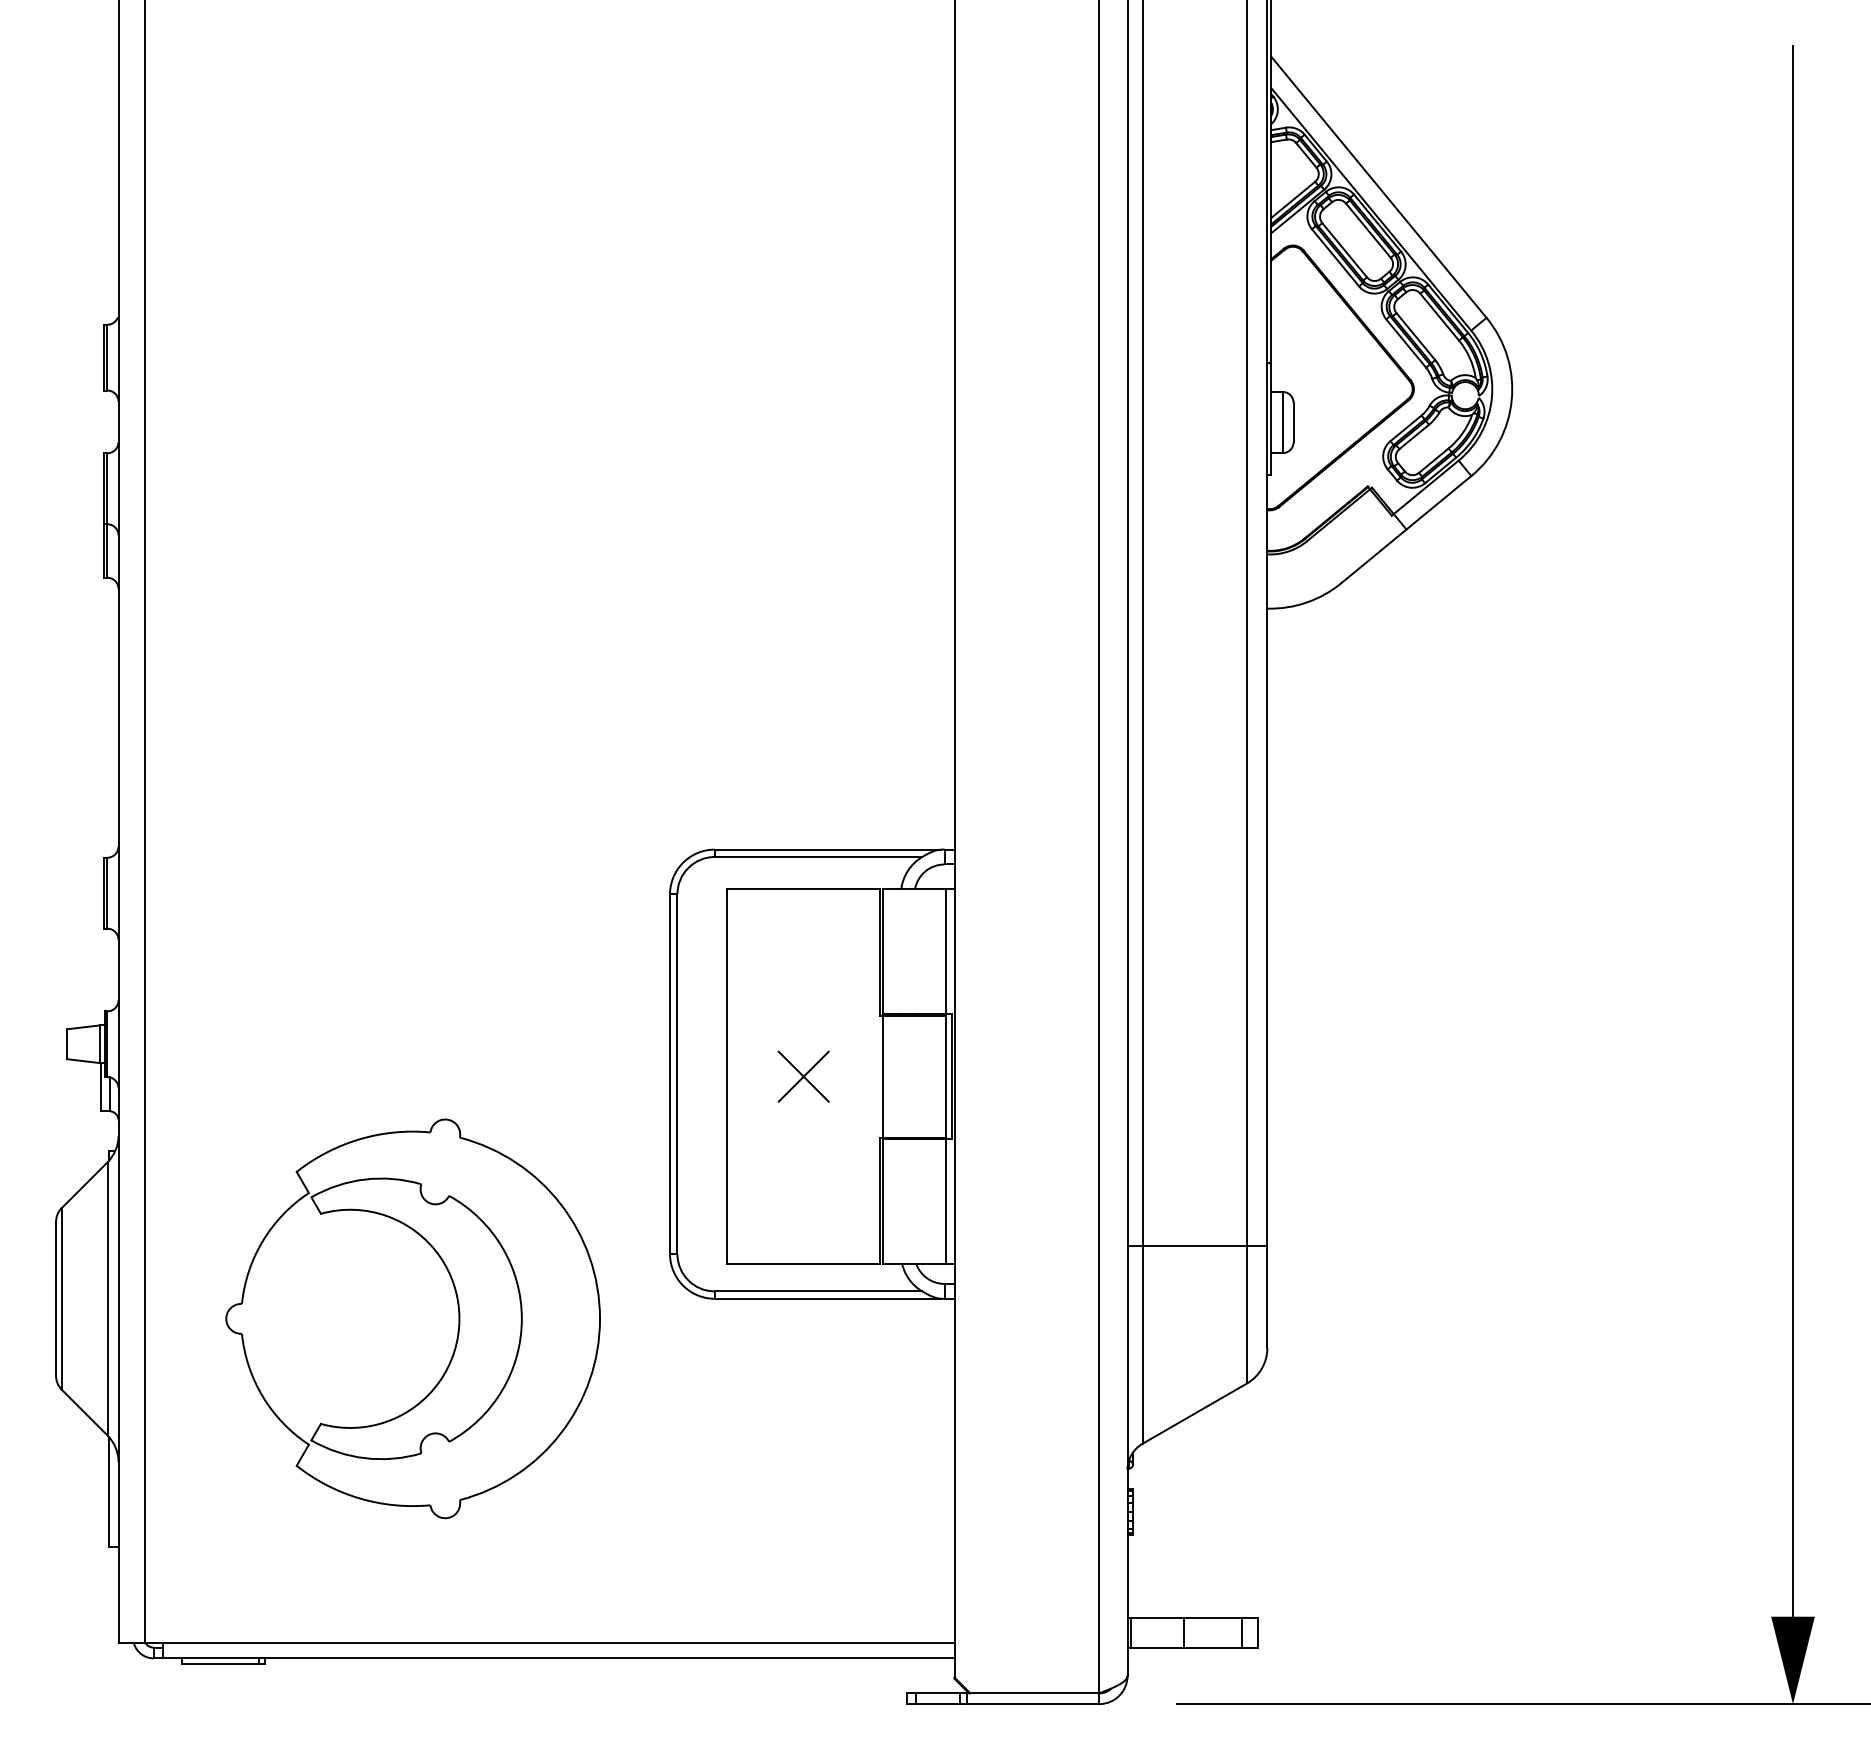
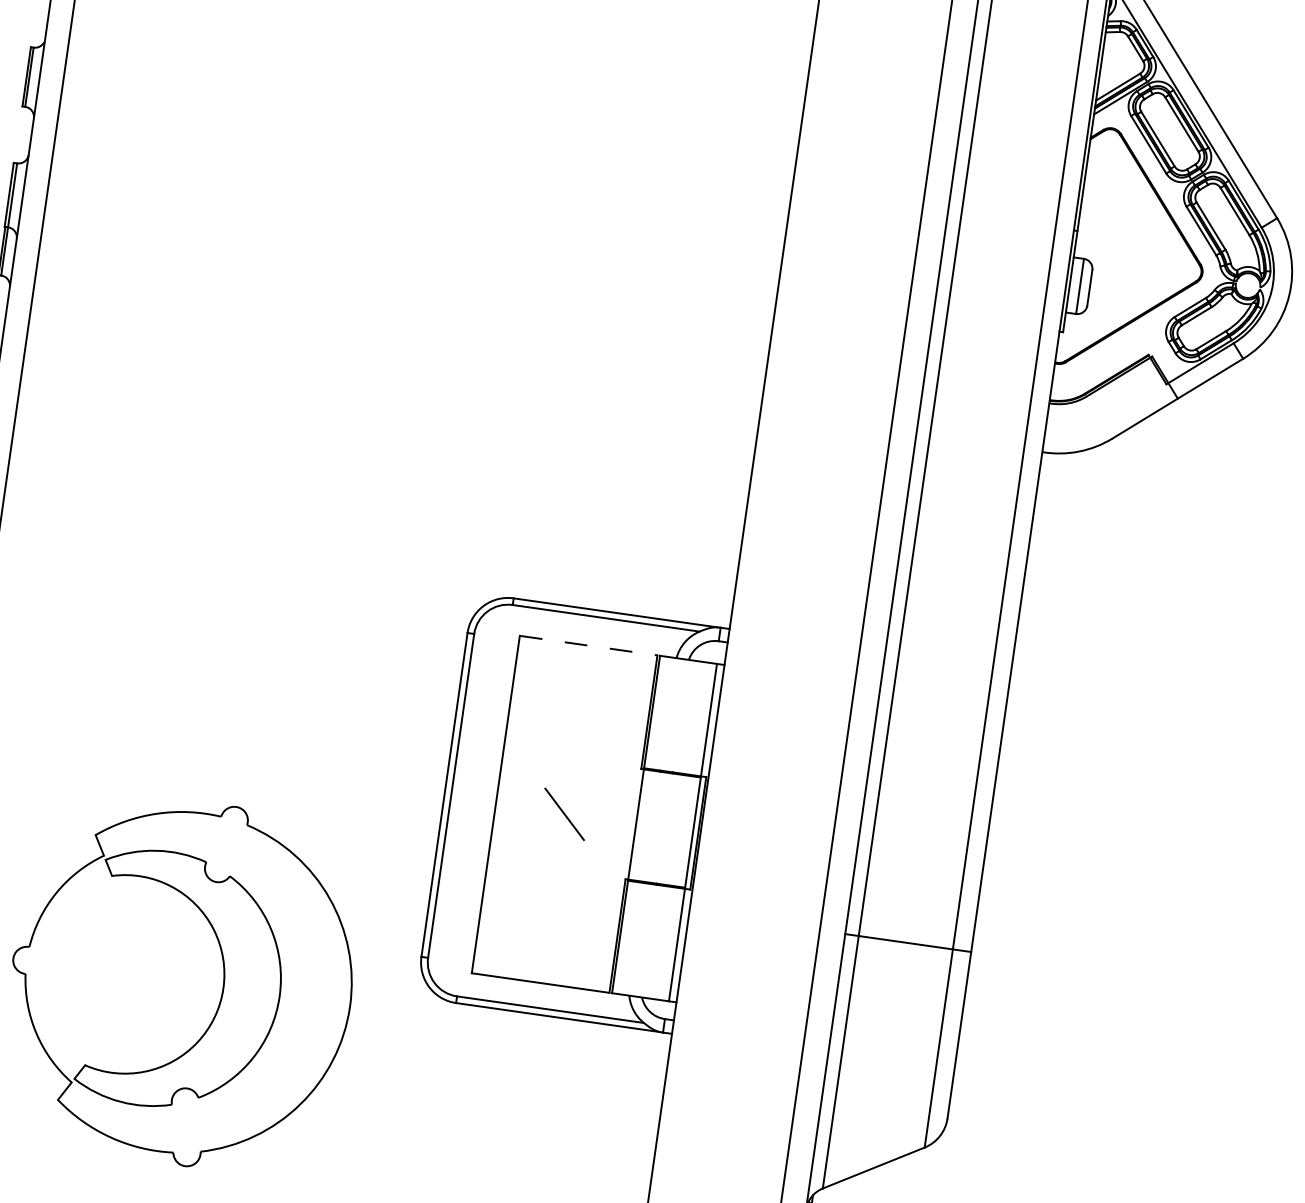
line: (804, 889) -> (589, 645), solid -> dashed
line: (803, 1076) -> (564, 814), removed
line: (1197, 1245) -> (908, 943), moved

